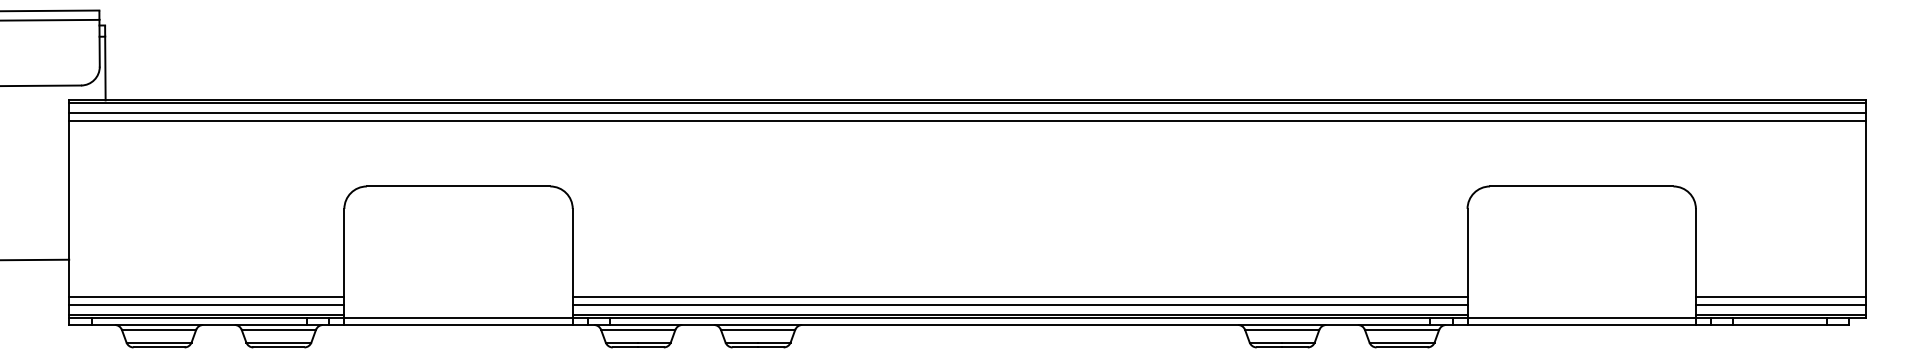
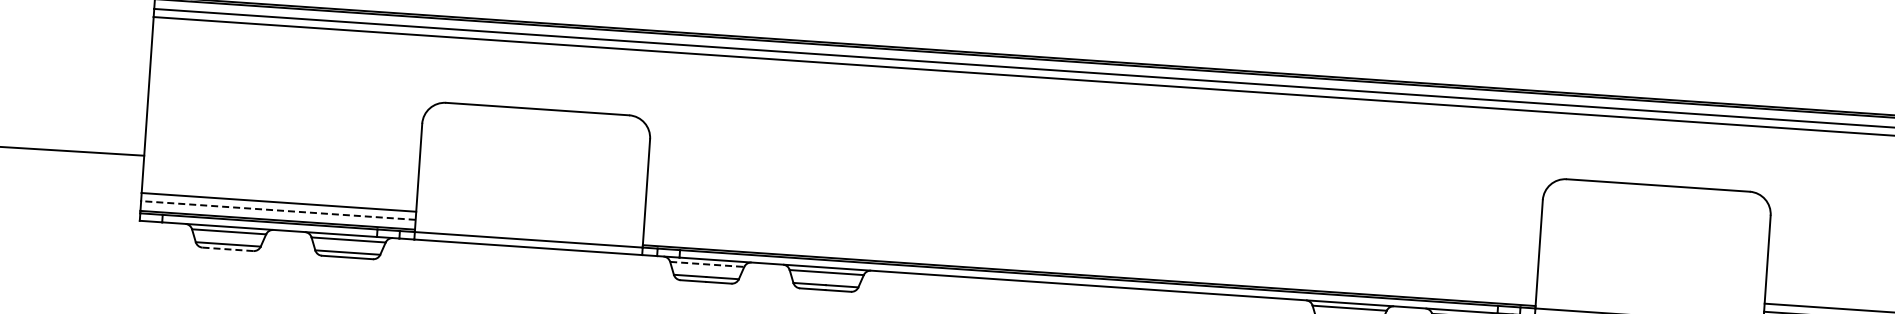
line: (1019, 297) -> (1089, 258), removed
line: (206, 305) -> (278, 210), solid -> dashed
line: (1019, 305) -> (1089, 266), removed
line: (638, 329) -> (707, 264), solid -> dashed
line: (159, 347) -> (228, 249), solid -> dashed

